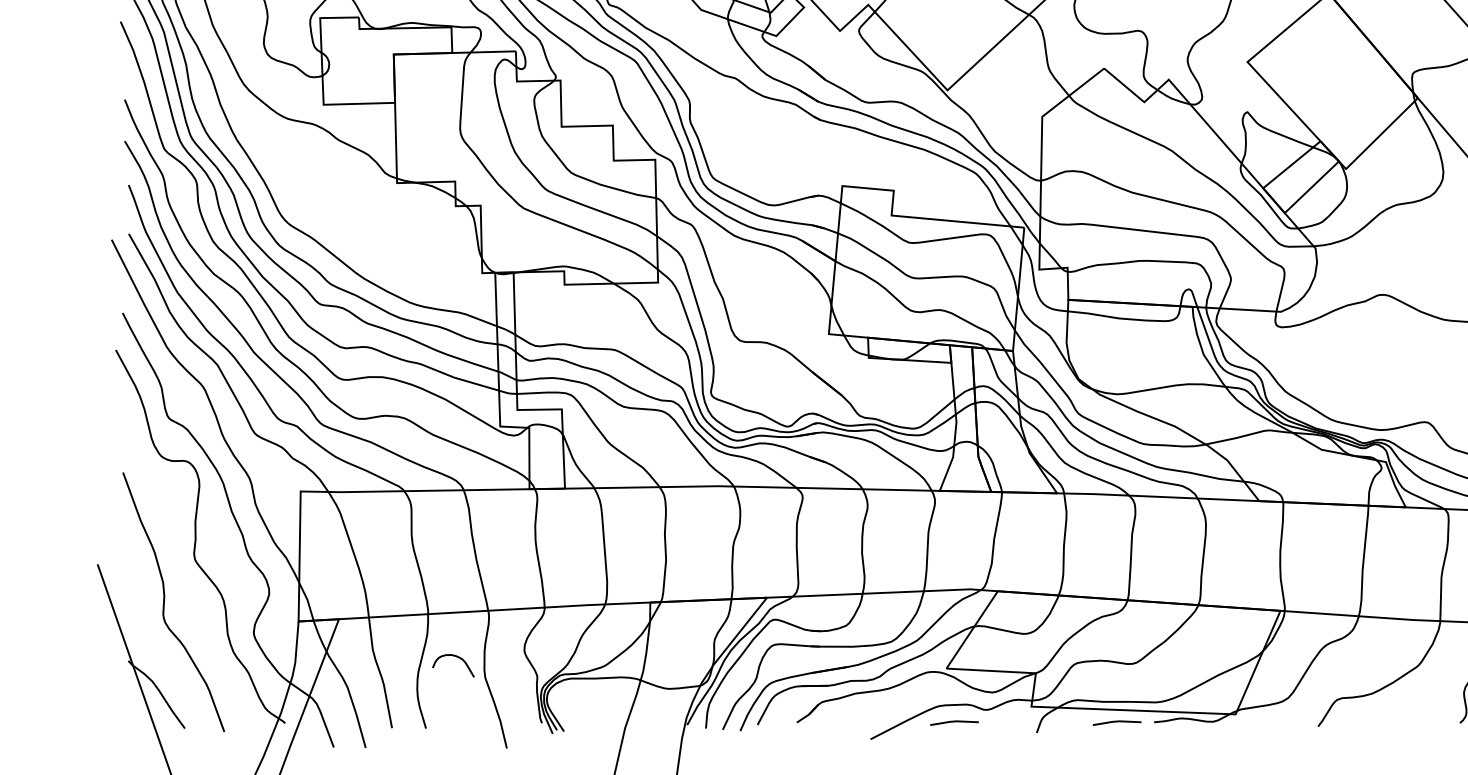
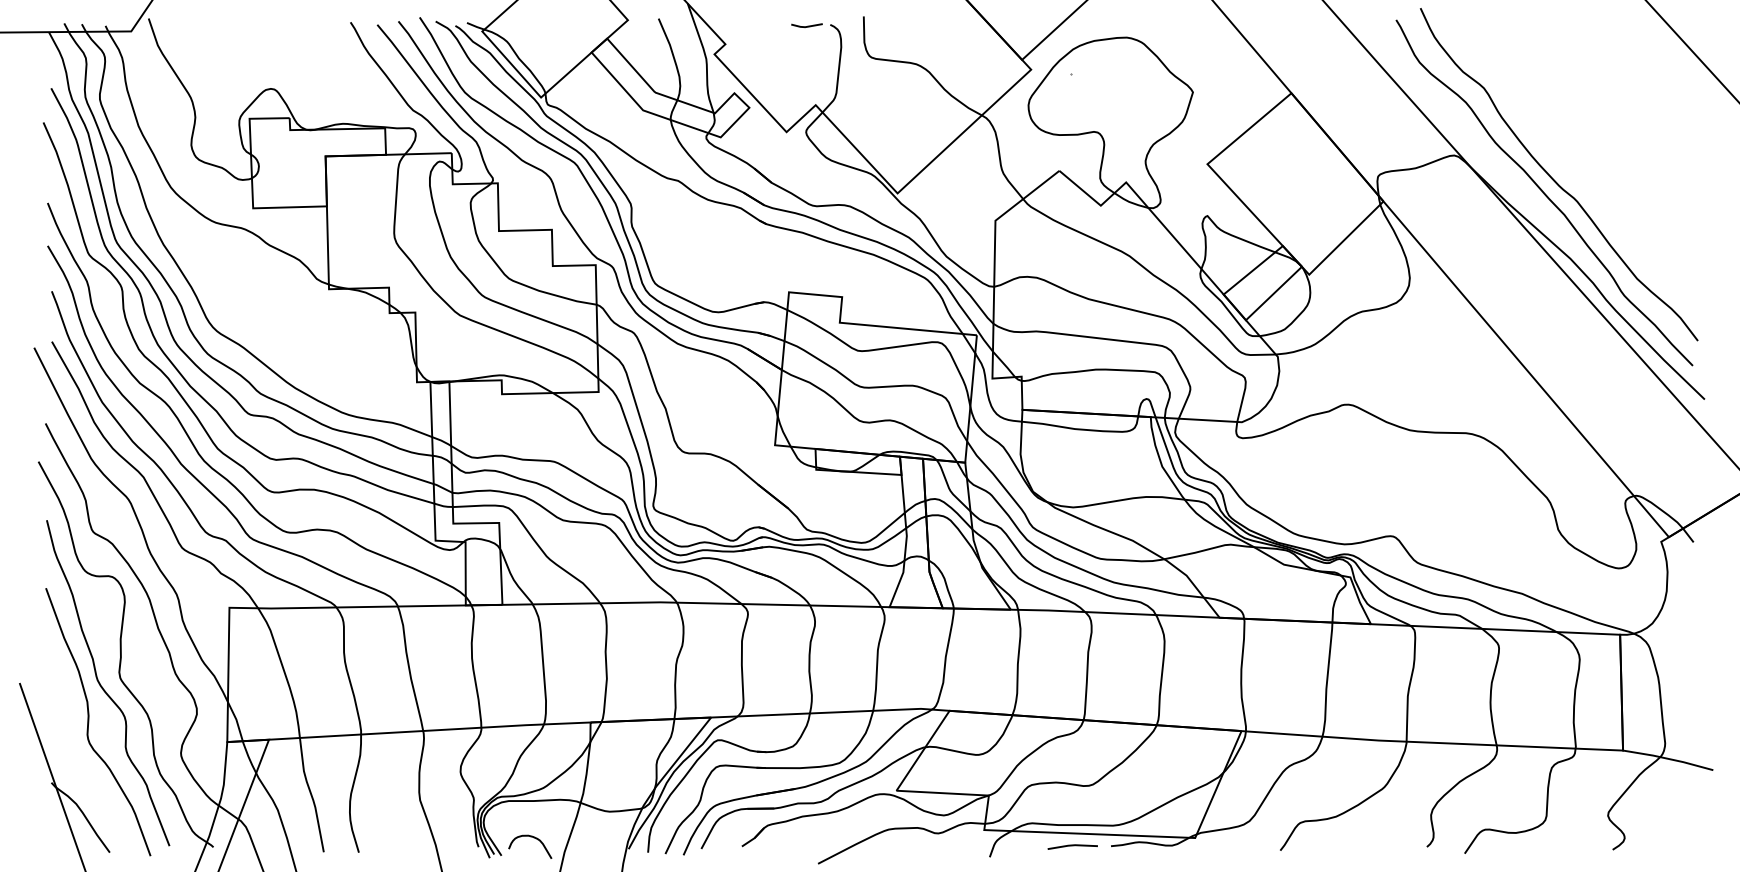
curve: (178, 568) -> (103, 687), added
curve: (456, 657) -> (533, 838), moved
line: (954, 722) -> (904, 846), removed

